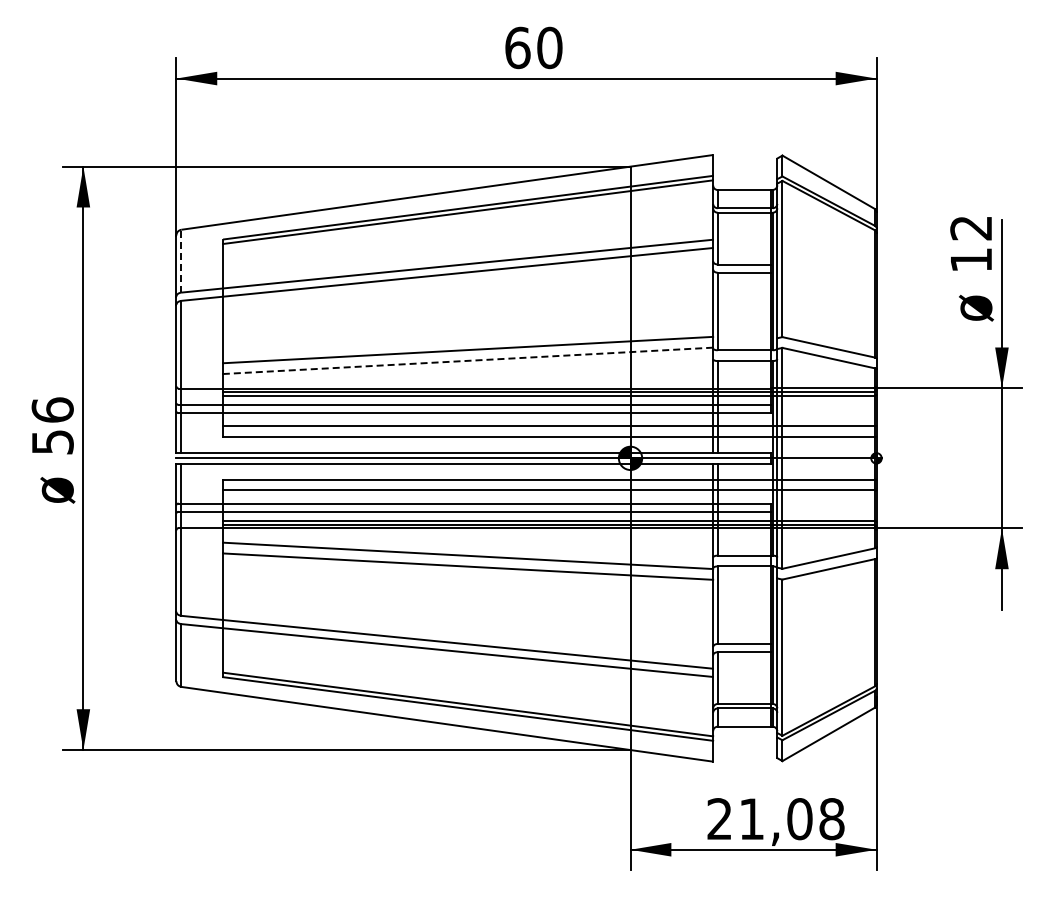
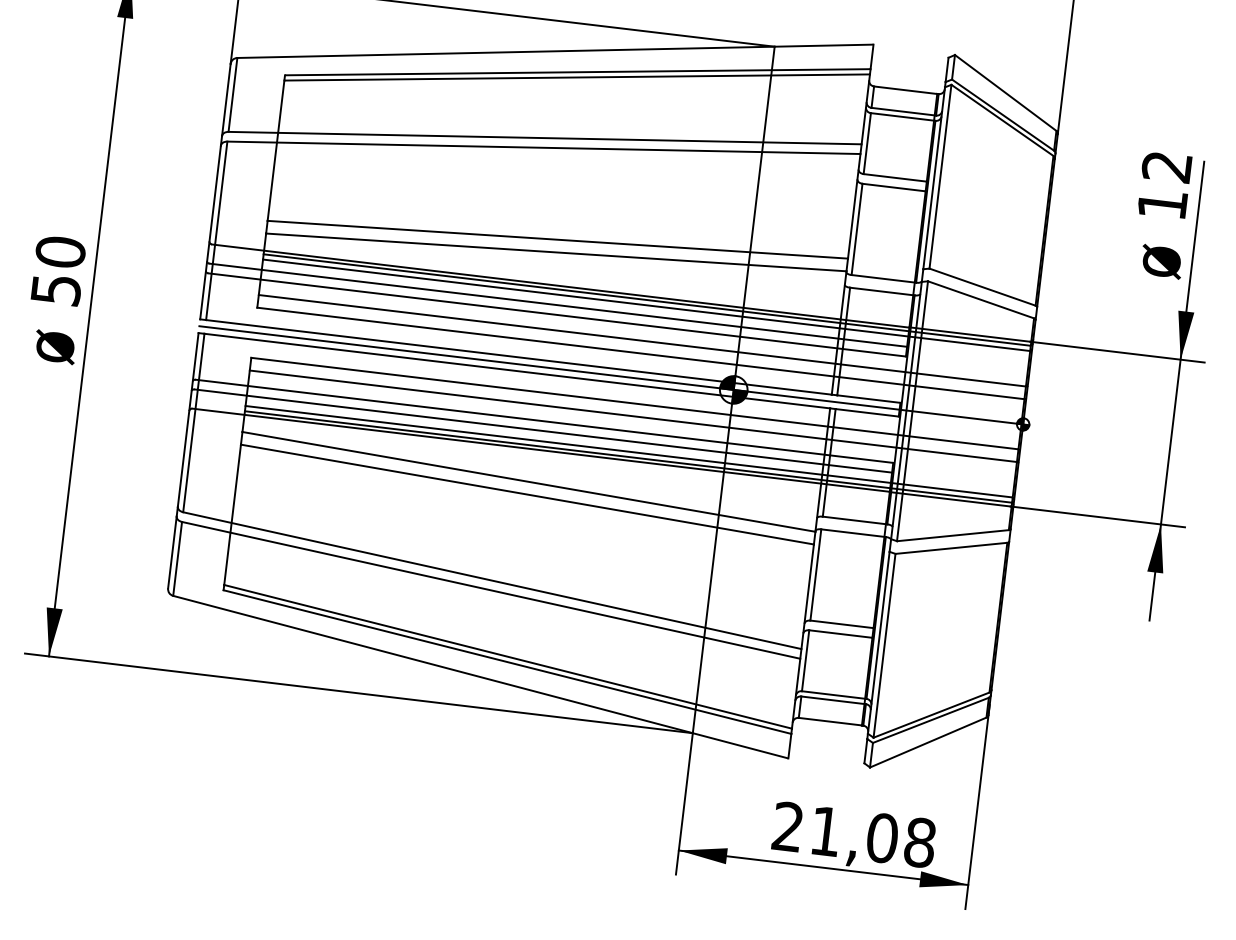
line: (181, 260) -> (233, 94), dashed -> solid
line: (467, 360) -> (555, 251), dashed -> solid
text: (52, 409) -> (60, 251), 56 -> 50

